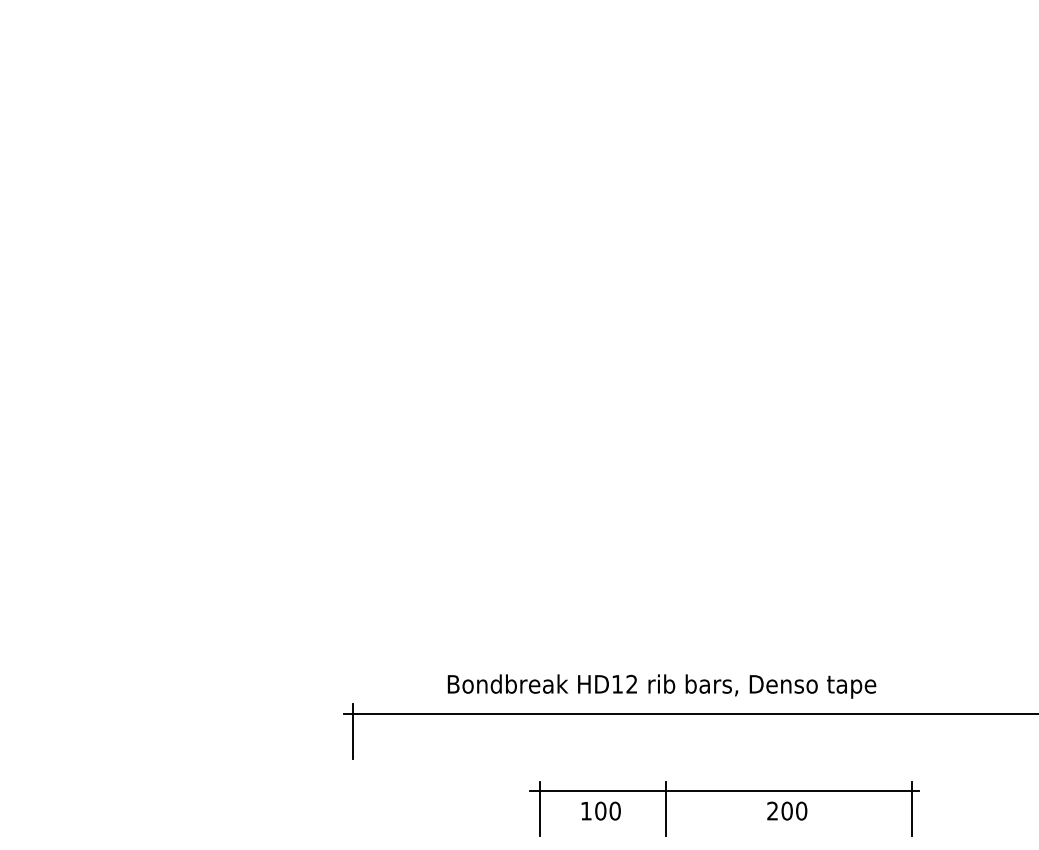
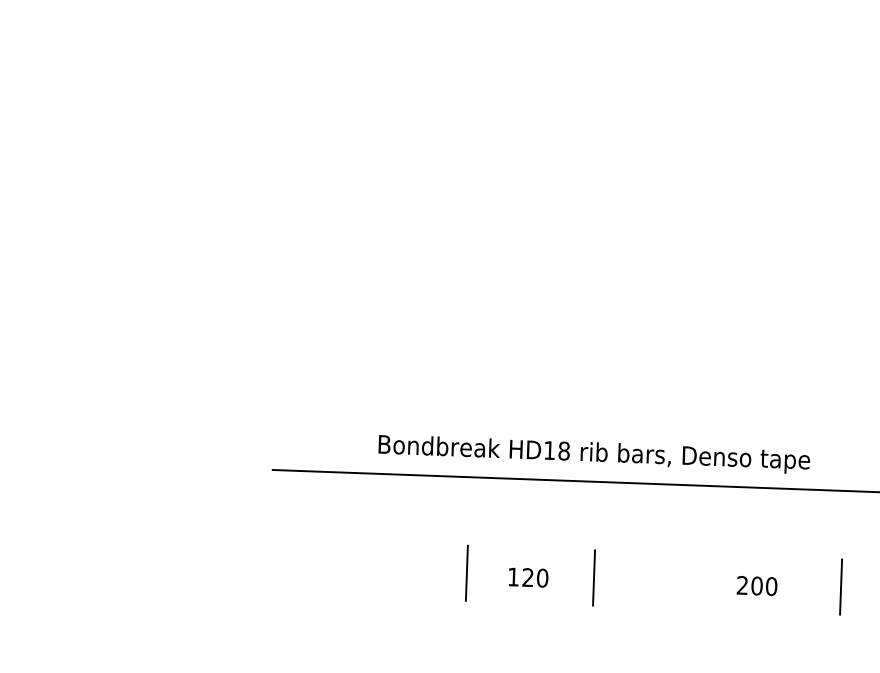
text: (631, 684) -> (563, 451), HD12 -> HD18
line: (353, 731) -> (282, 488), removed
line: (724, 791) -> (653, 562), removed
text: (600, 810) -> (527, 576), 100 -> 120
text: (787, 810) -> (757, 585), moved

